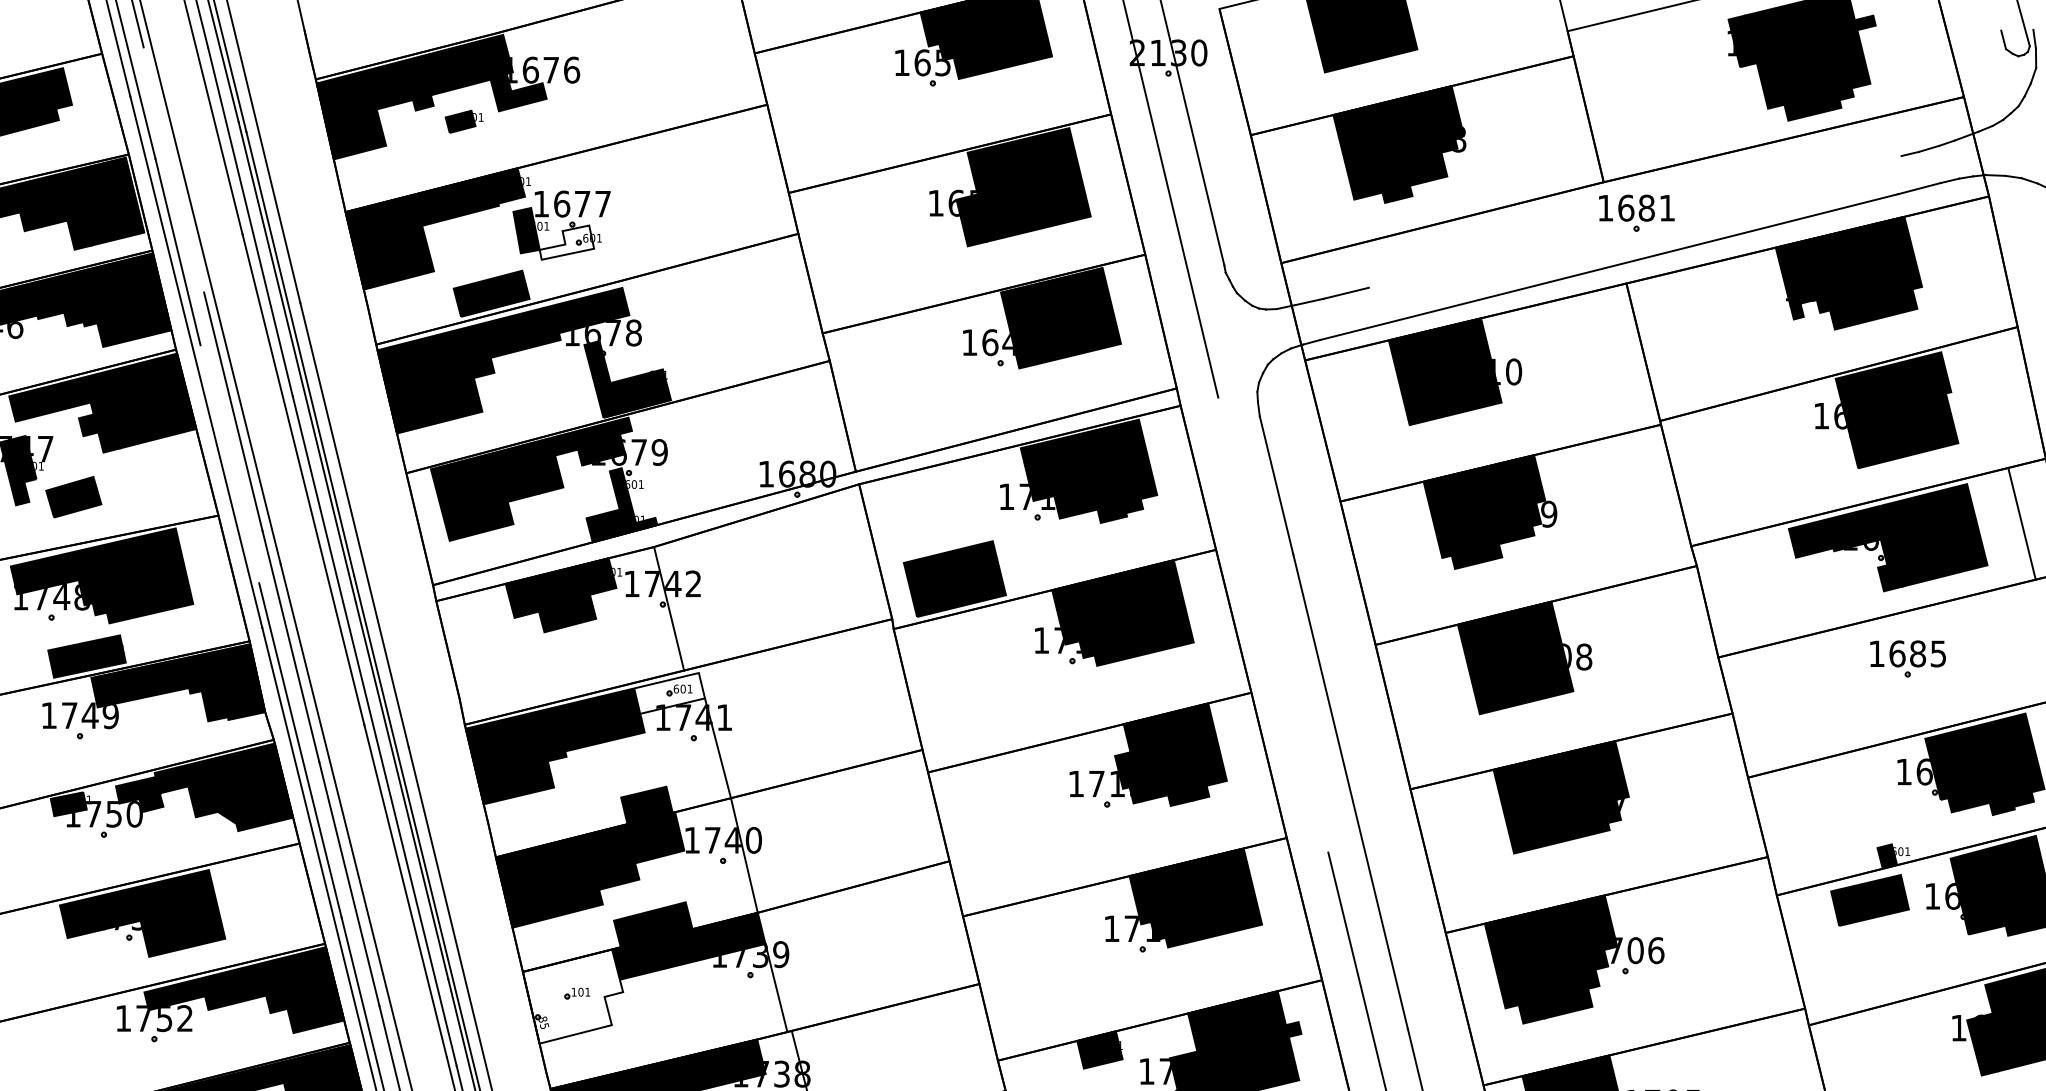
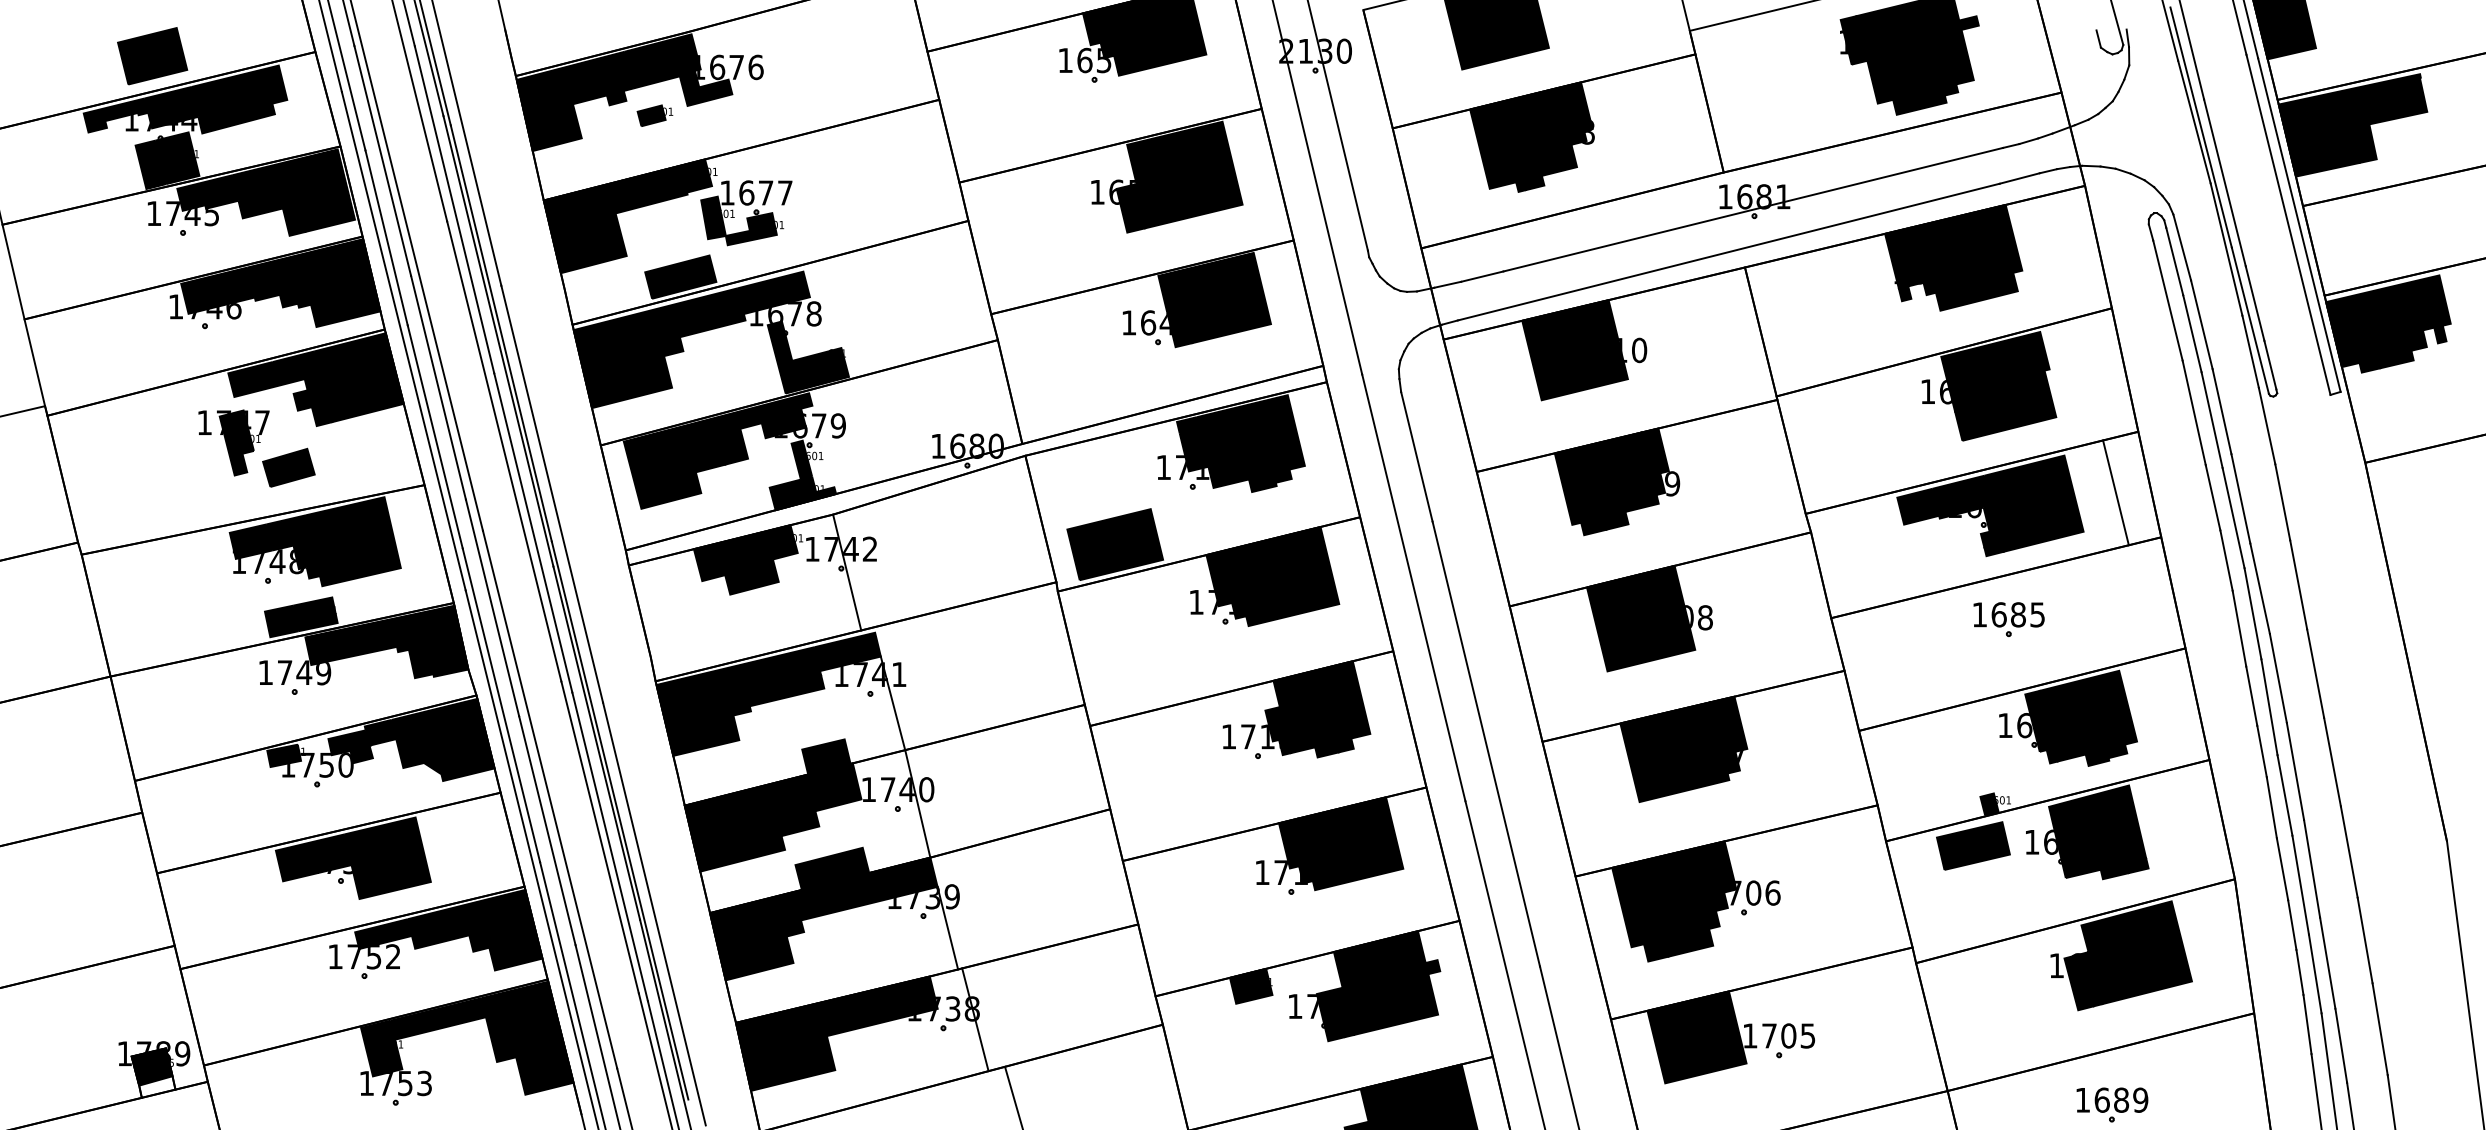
line: (173, 169) -> (382, 160), added
line: (1634, 221) -> (1752, 209), added
fill: (566, 243) -> (750, 229), added
line: (229, 463) -> (434, 436), added
line: (1272, 624) -> (1413, 587), added
fill: (669, 692) -> (847, 651), added
fill: (573, 996) -> (757, 936), added

